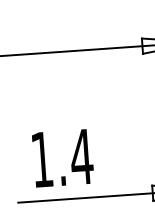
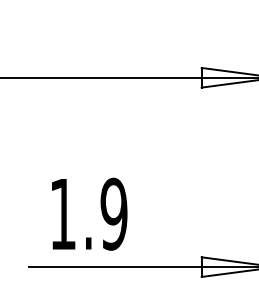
text: (81, 156) -> (113, 213), 1.4 -> 1.9

